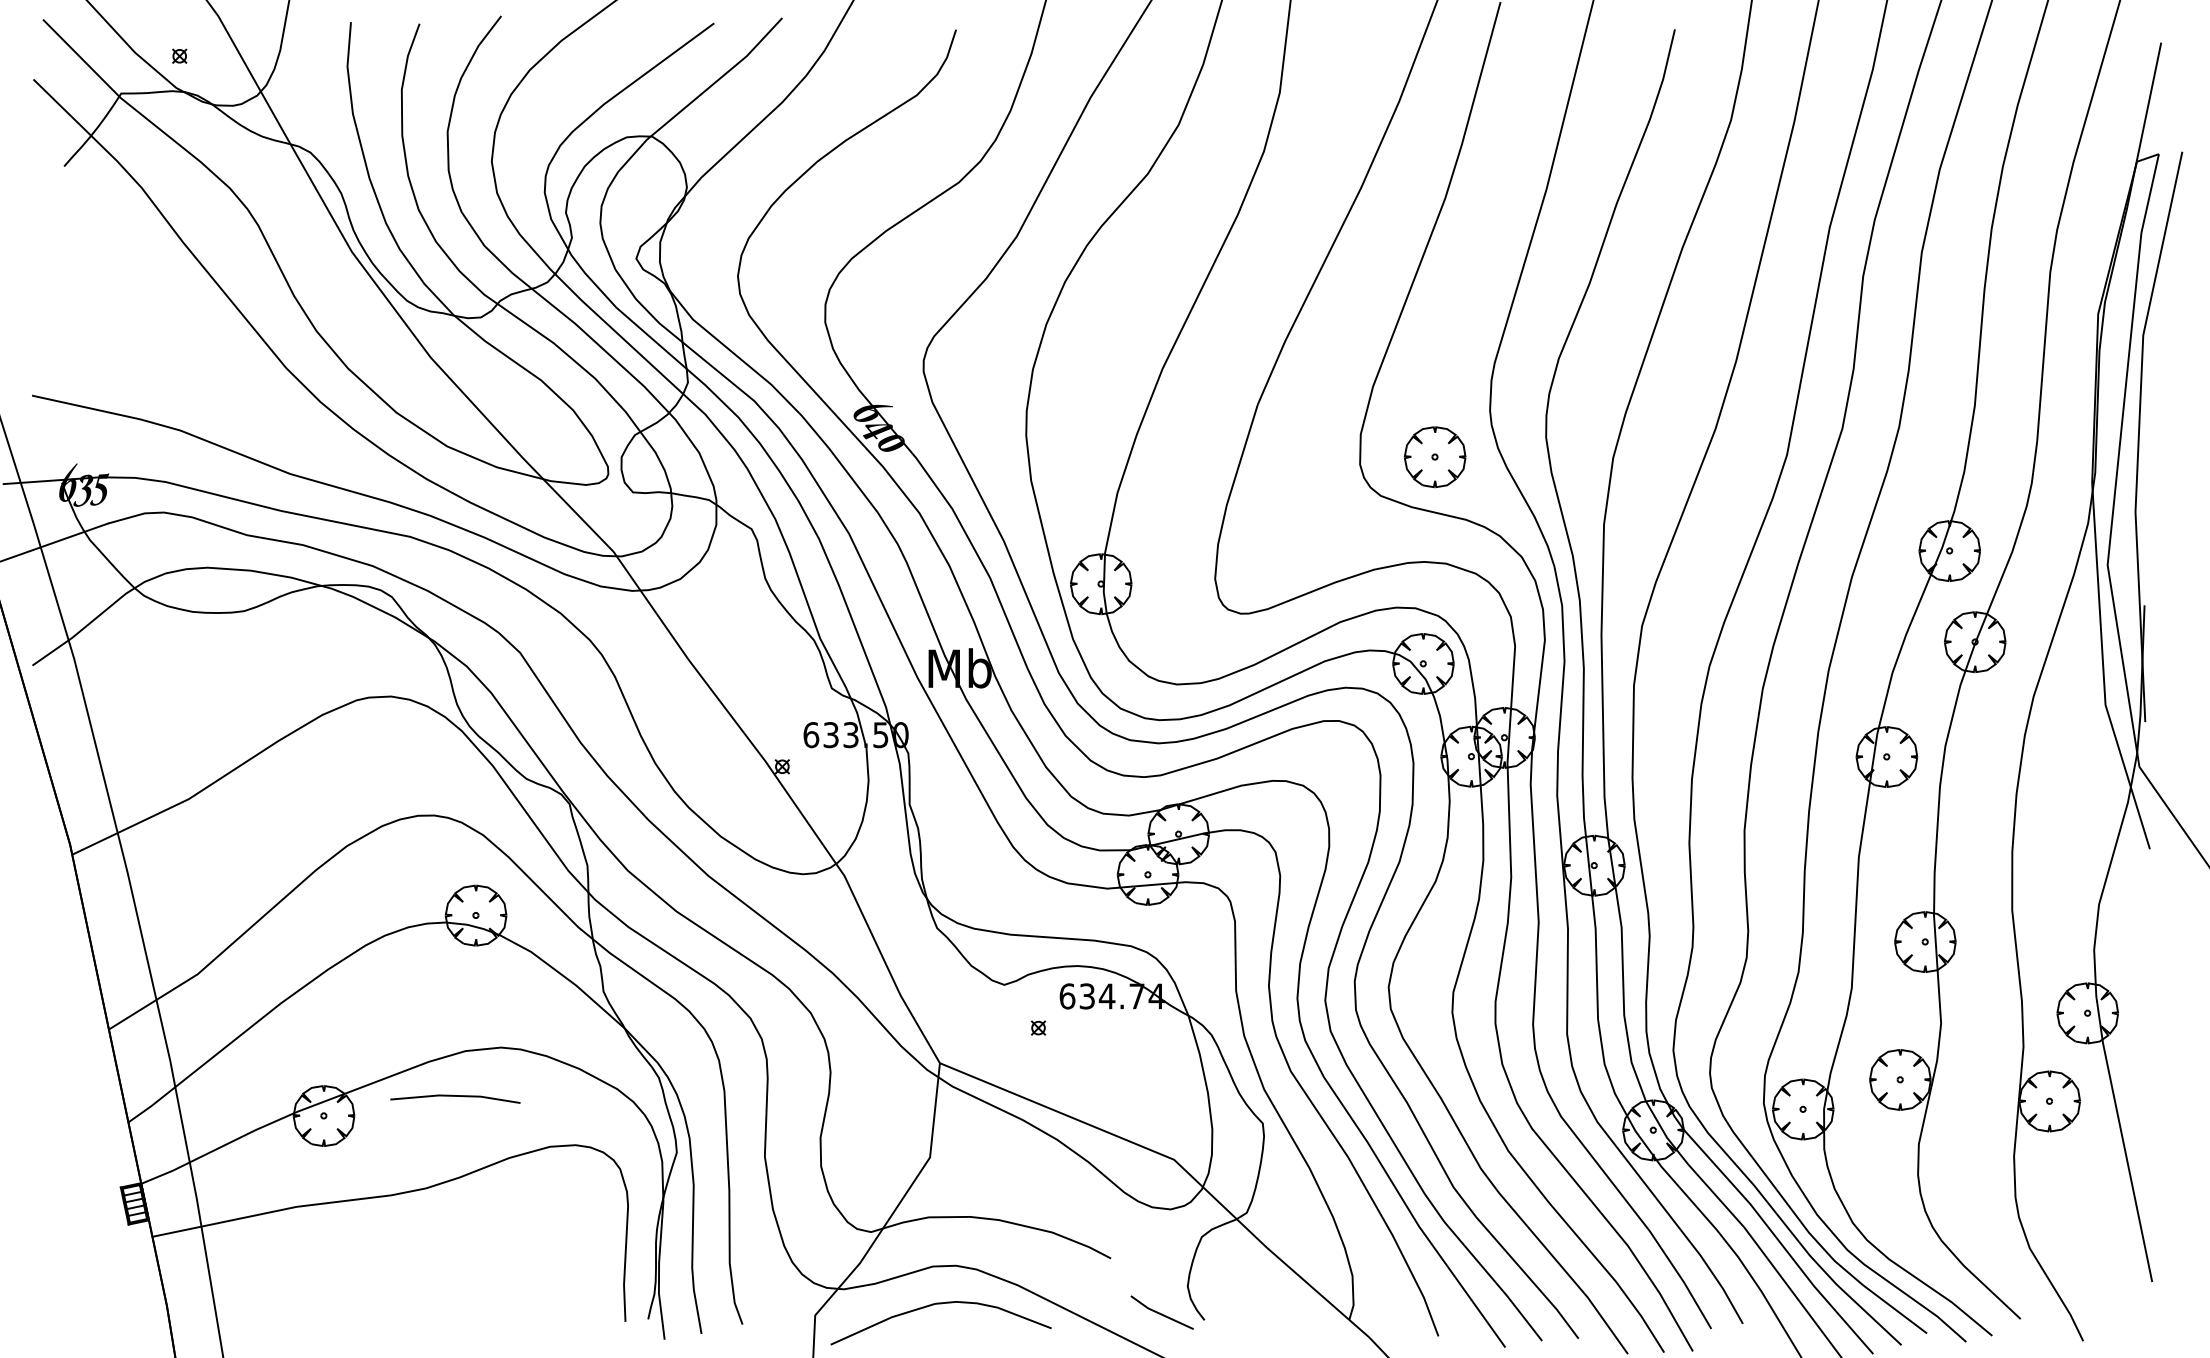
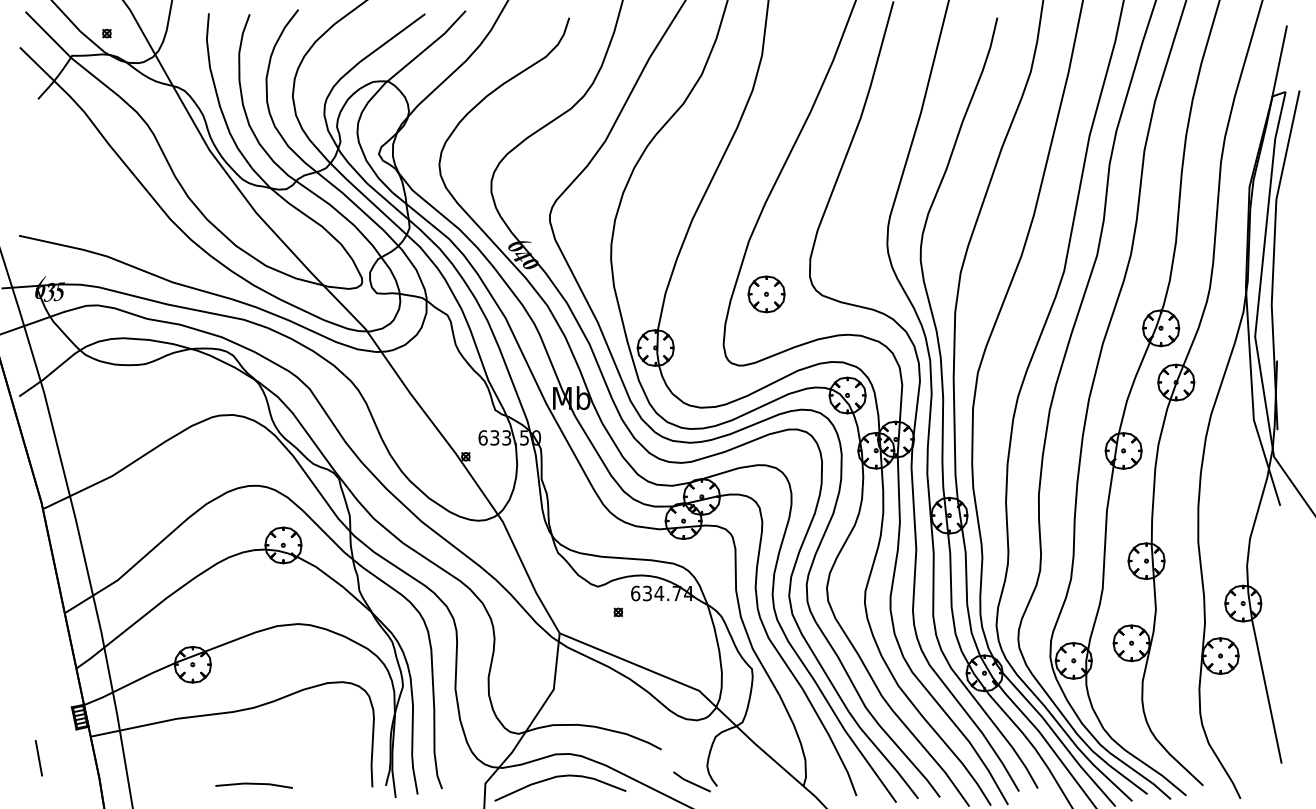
part: (1434, 457) -> (766, 294), moved
line: (454, 1097) -> (253, 784), moved
line: (64, 1273) -> (38, 758), added

